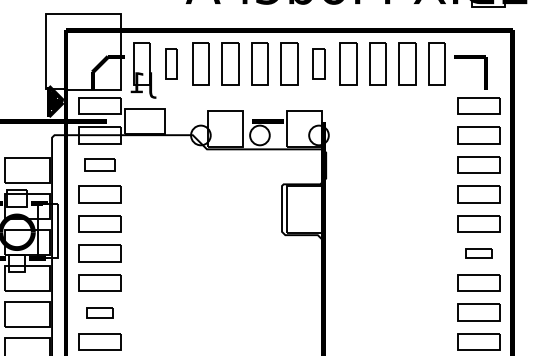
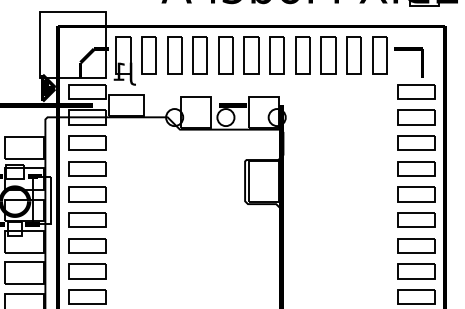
part: (170, 63) -> (148, 55), size x1.43
part: (318, 63) -> (276, 55), size x1.43
part: (100, 164) -> (87, 142), size x1.43
part: (479, 252) -> (416, 219), size x1.67
part: (100, 312) -> (87, 271), size x1.67

